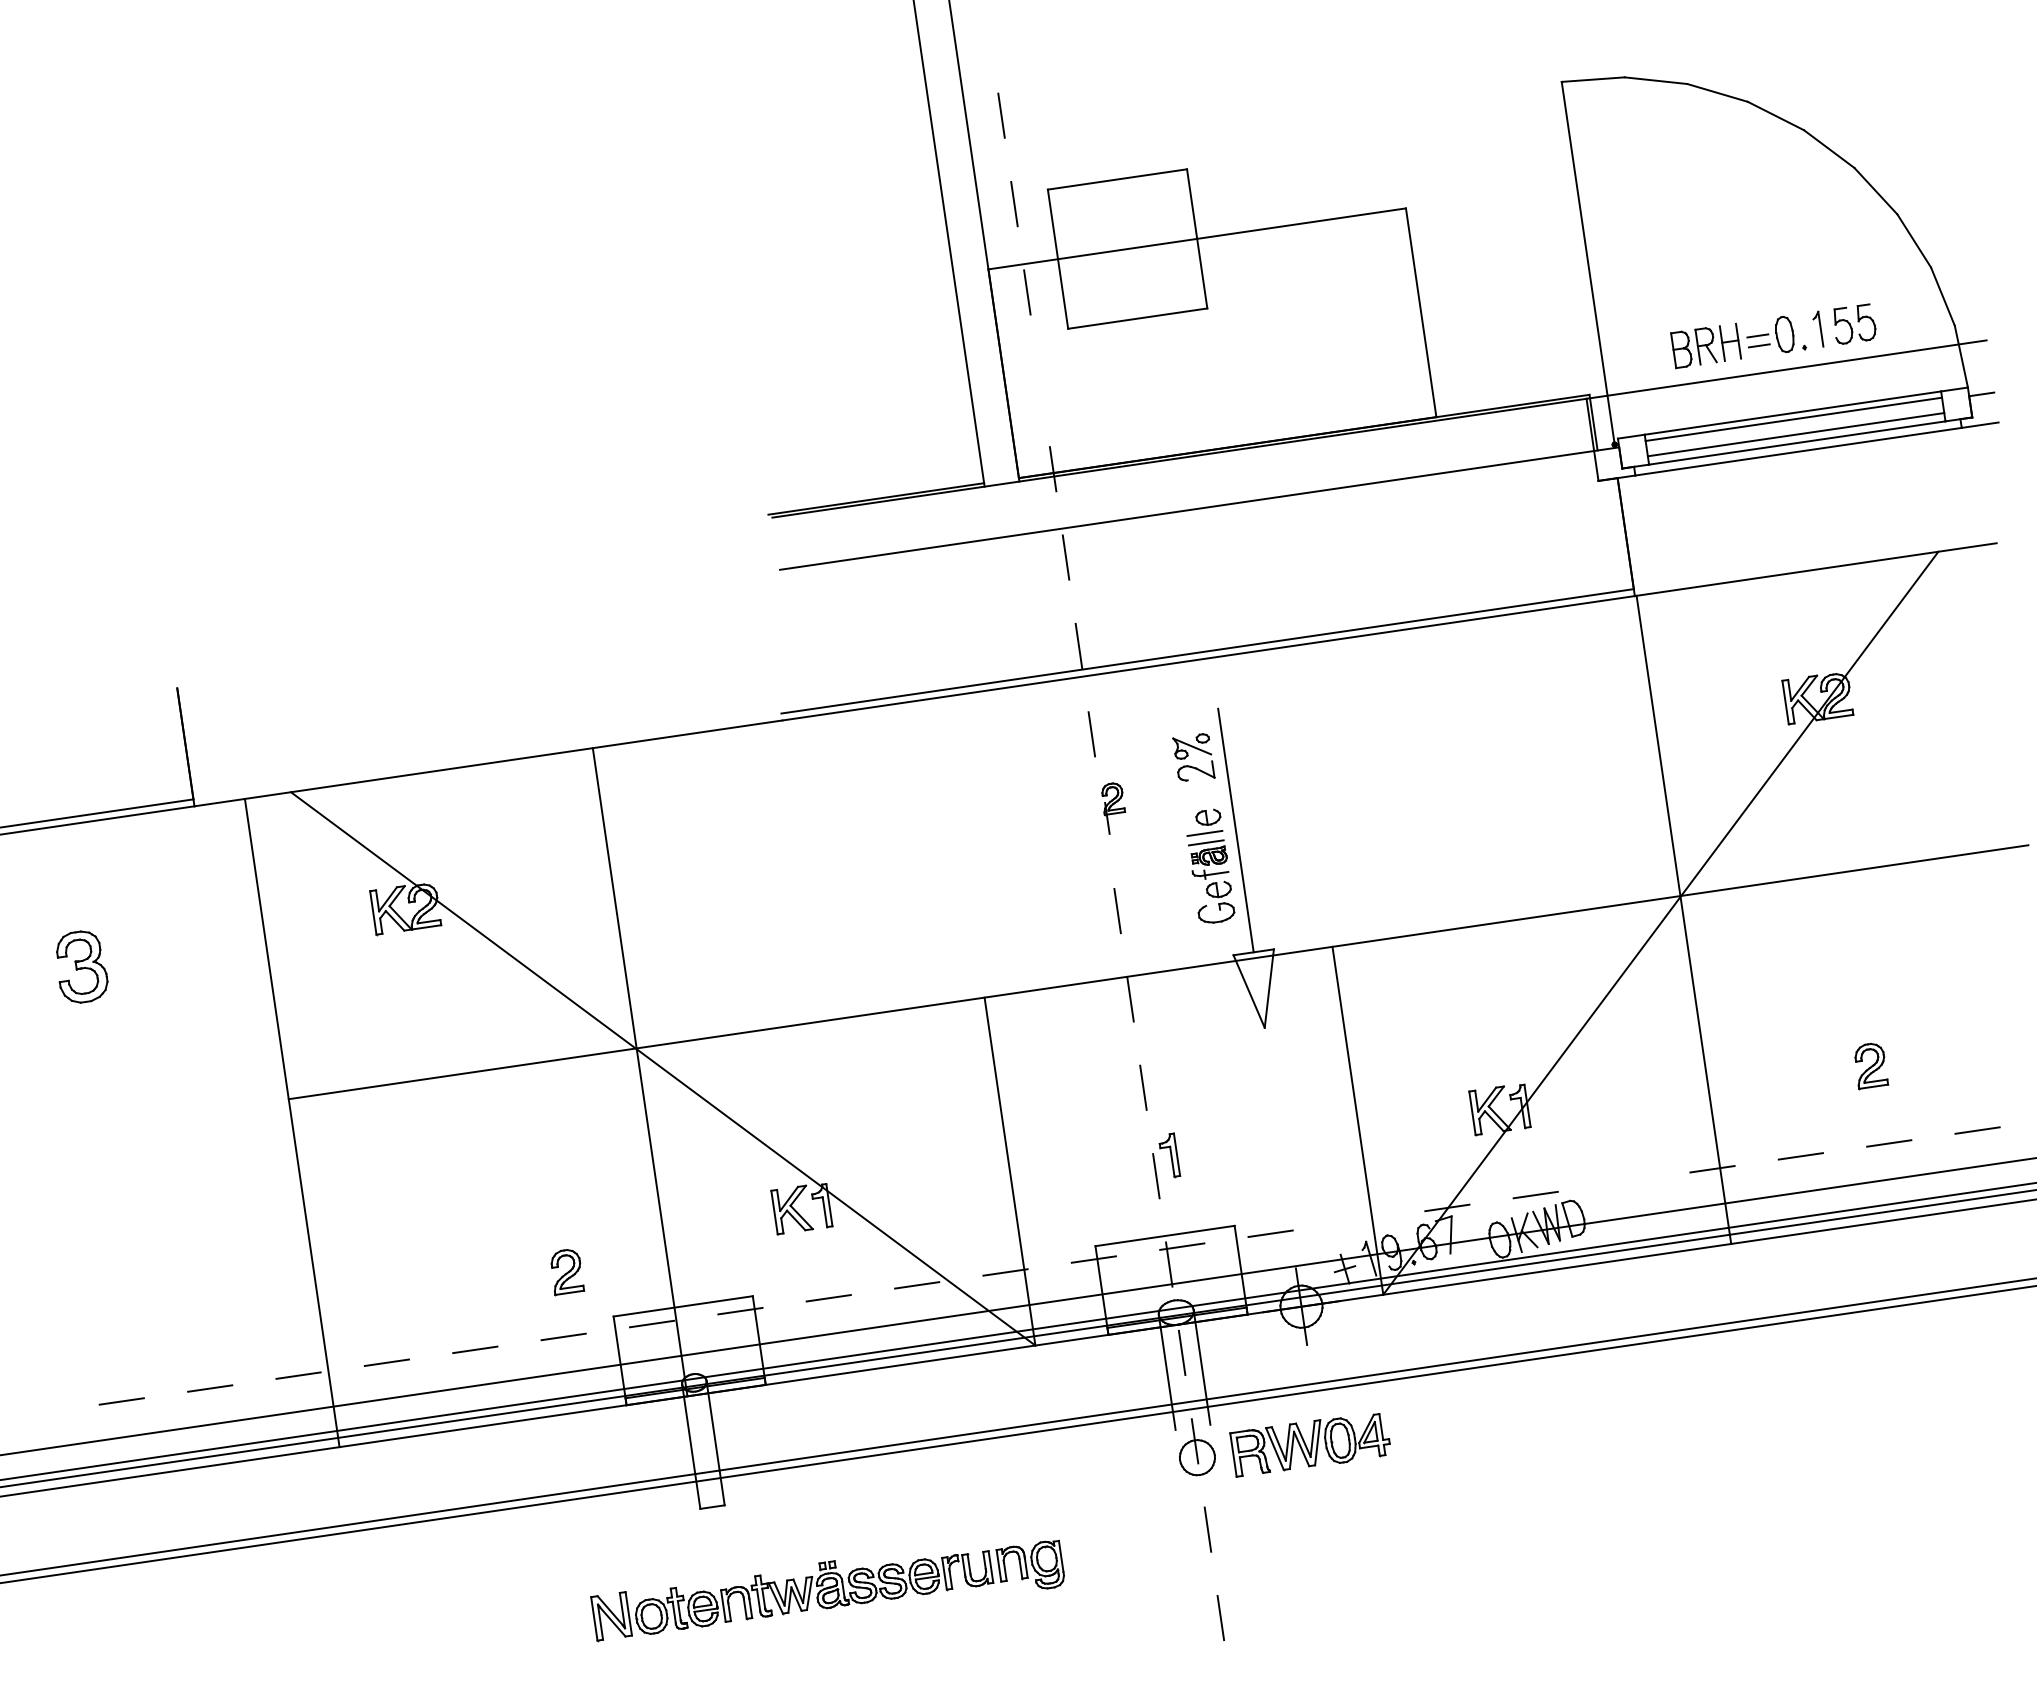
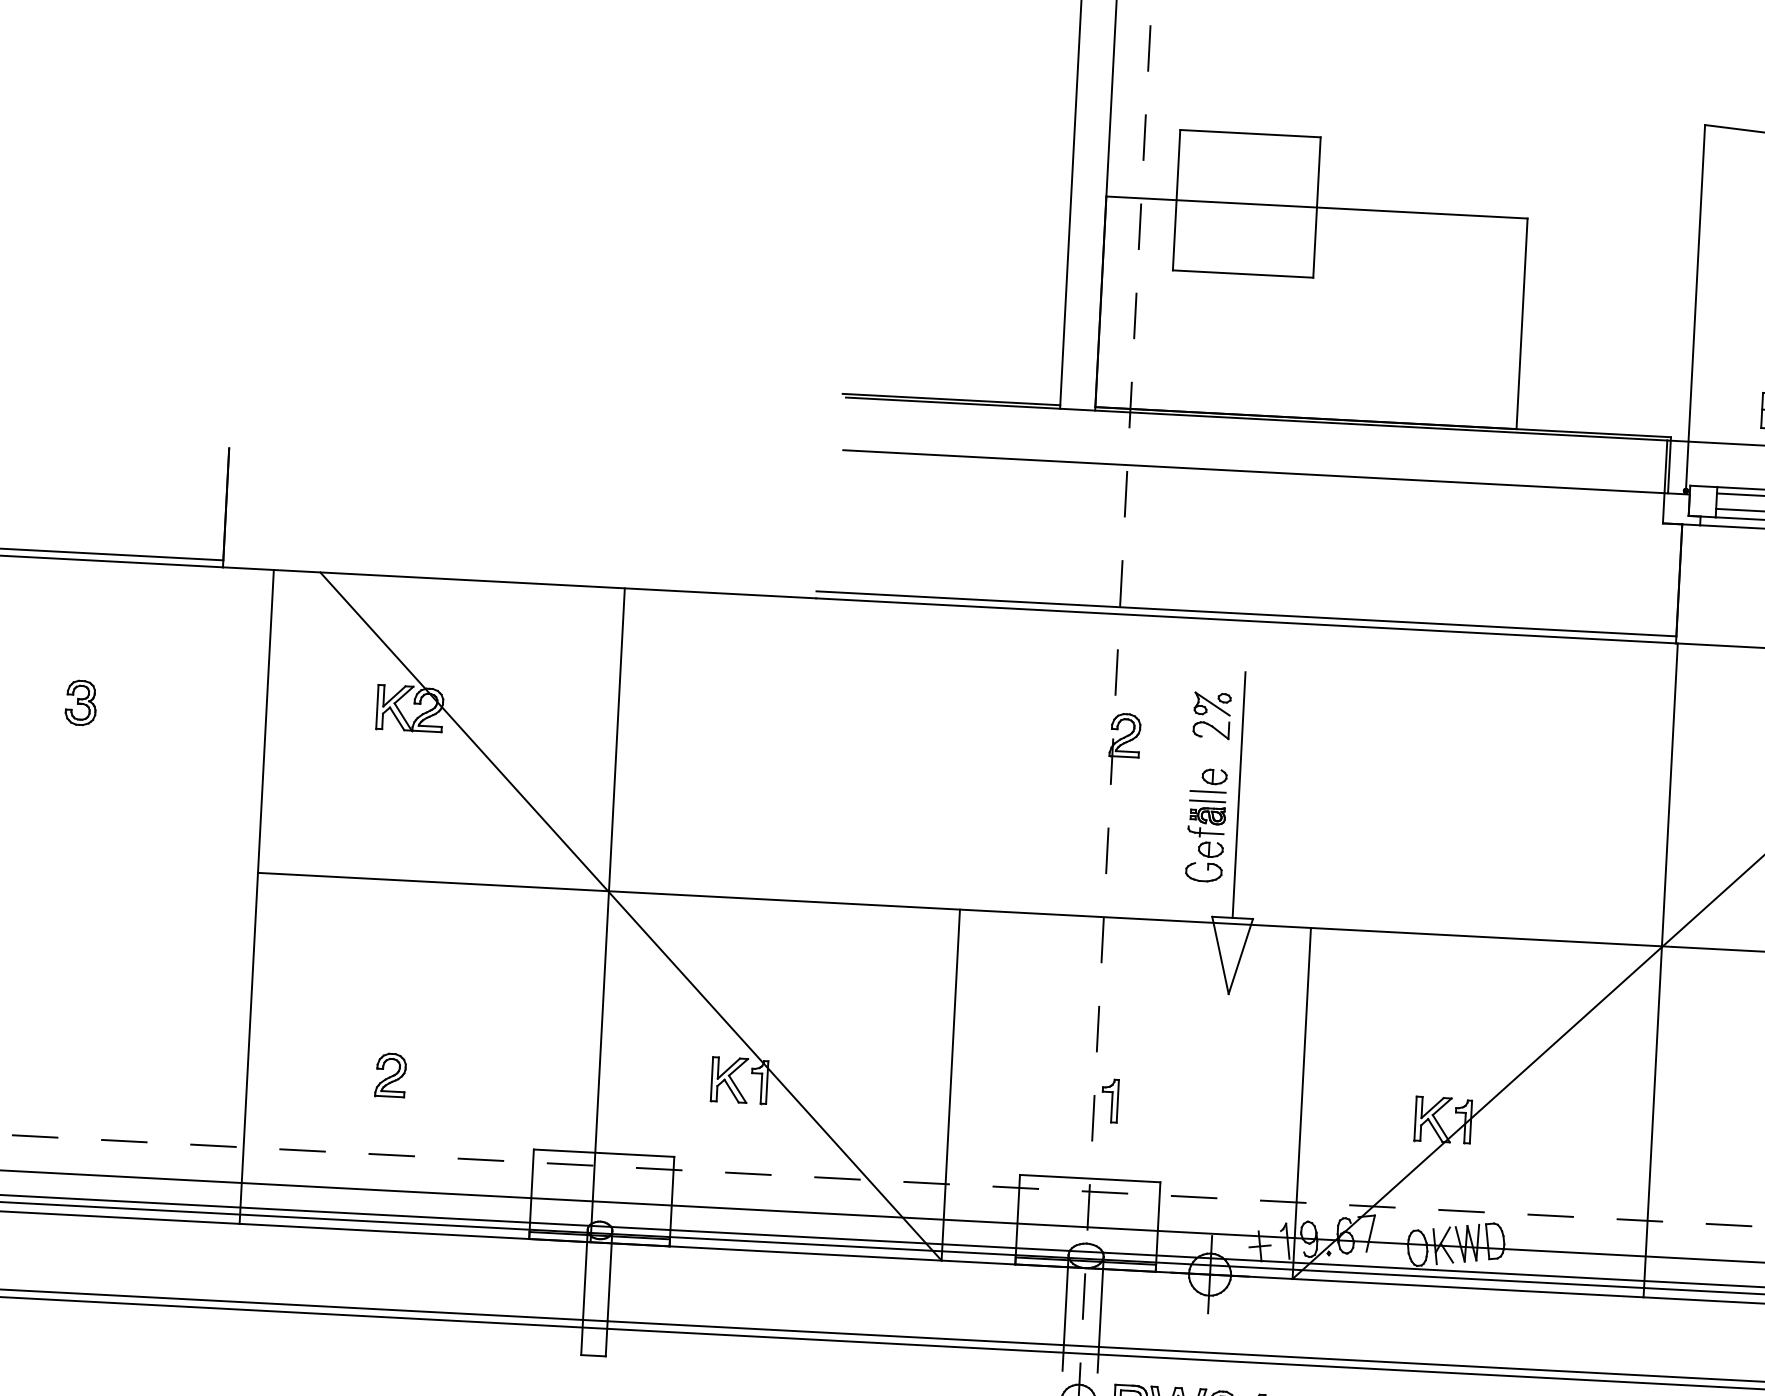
line: (1040, 380) -> (1135, 315), added
part: (1113, 808) -> (1123, 749), size x1.43
part: (82, 967) -> (81, 703), size x0.62
line: (1624, 1181) -> (1551, 1215), added
line: (1358, 1220) -> (1282, 1201), added
part: (567, 1272) -> (391, 1076), moved

